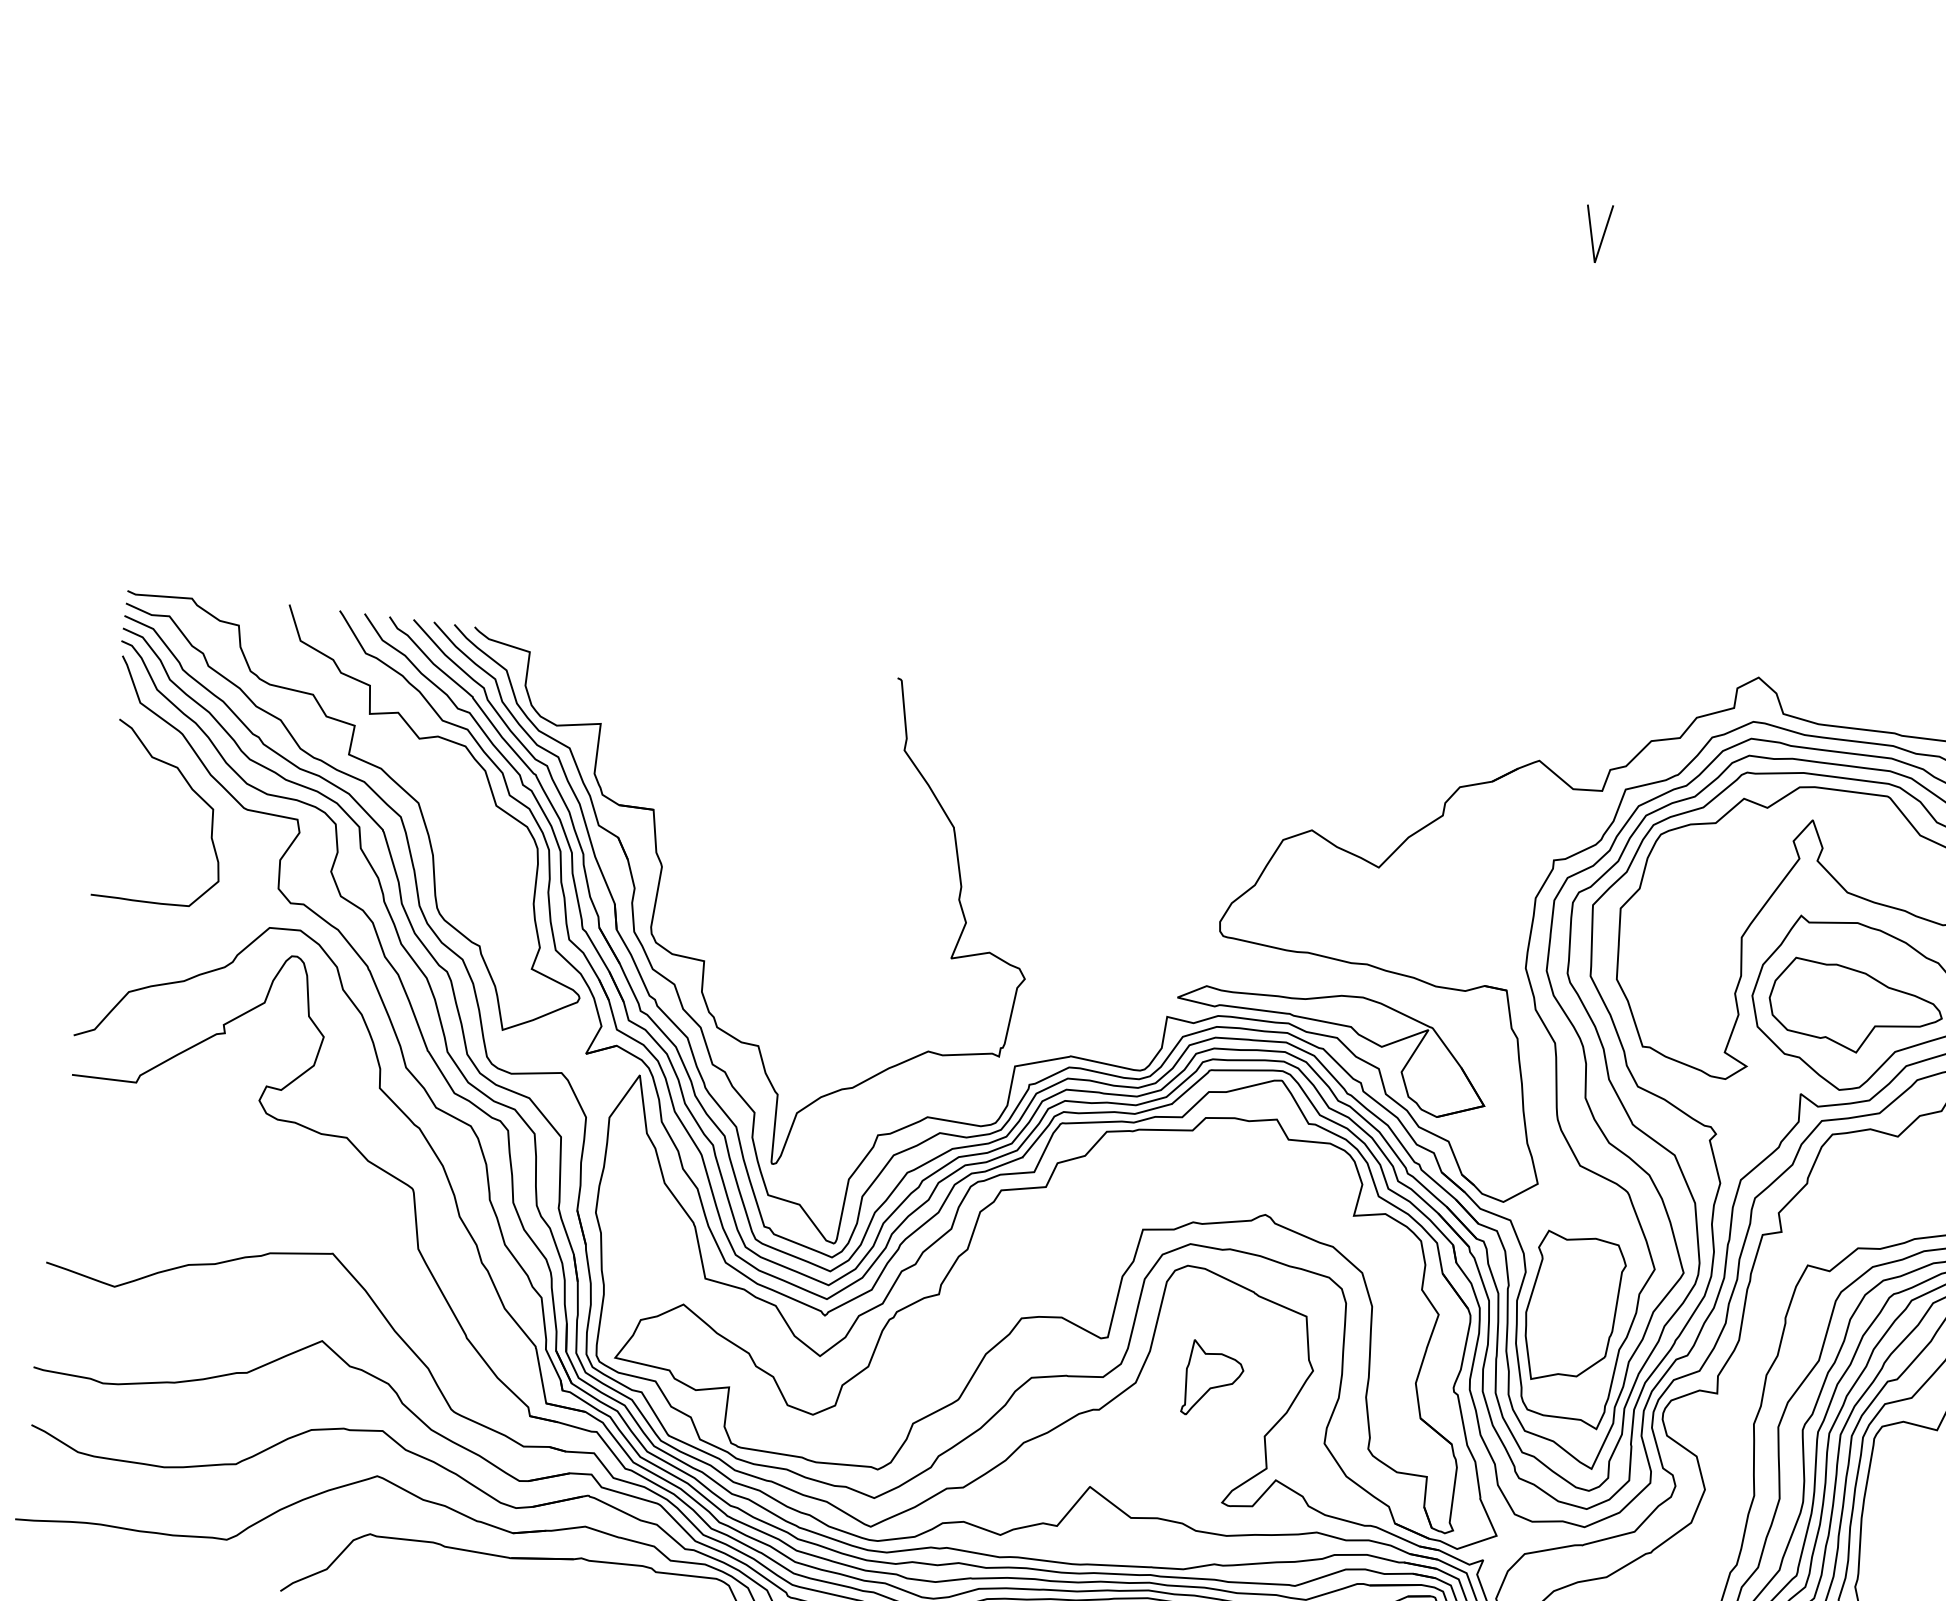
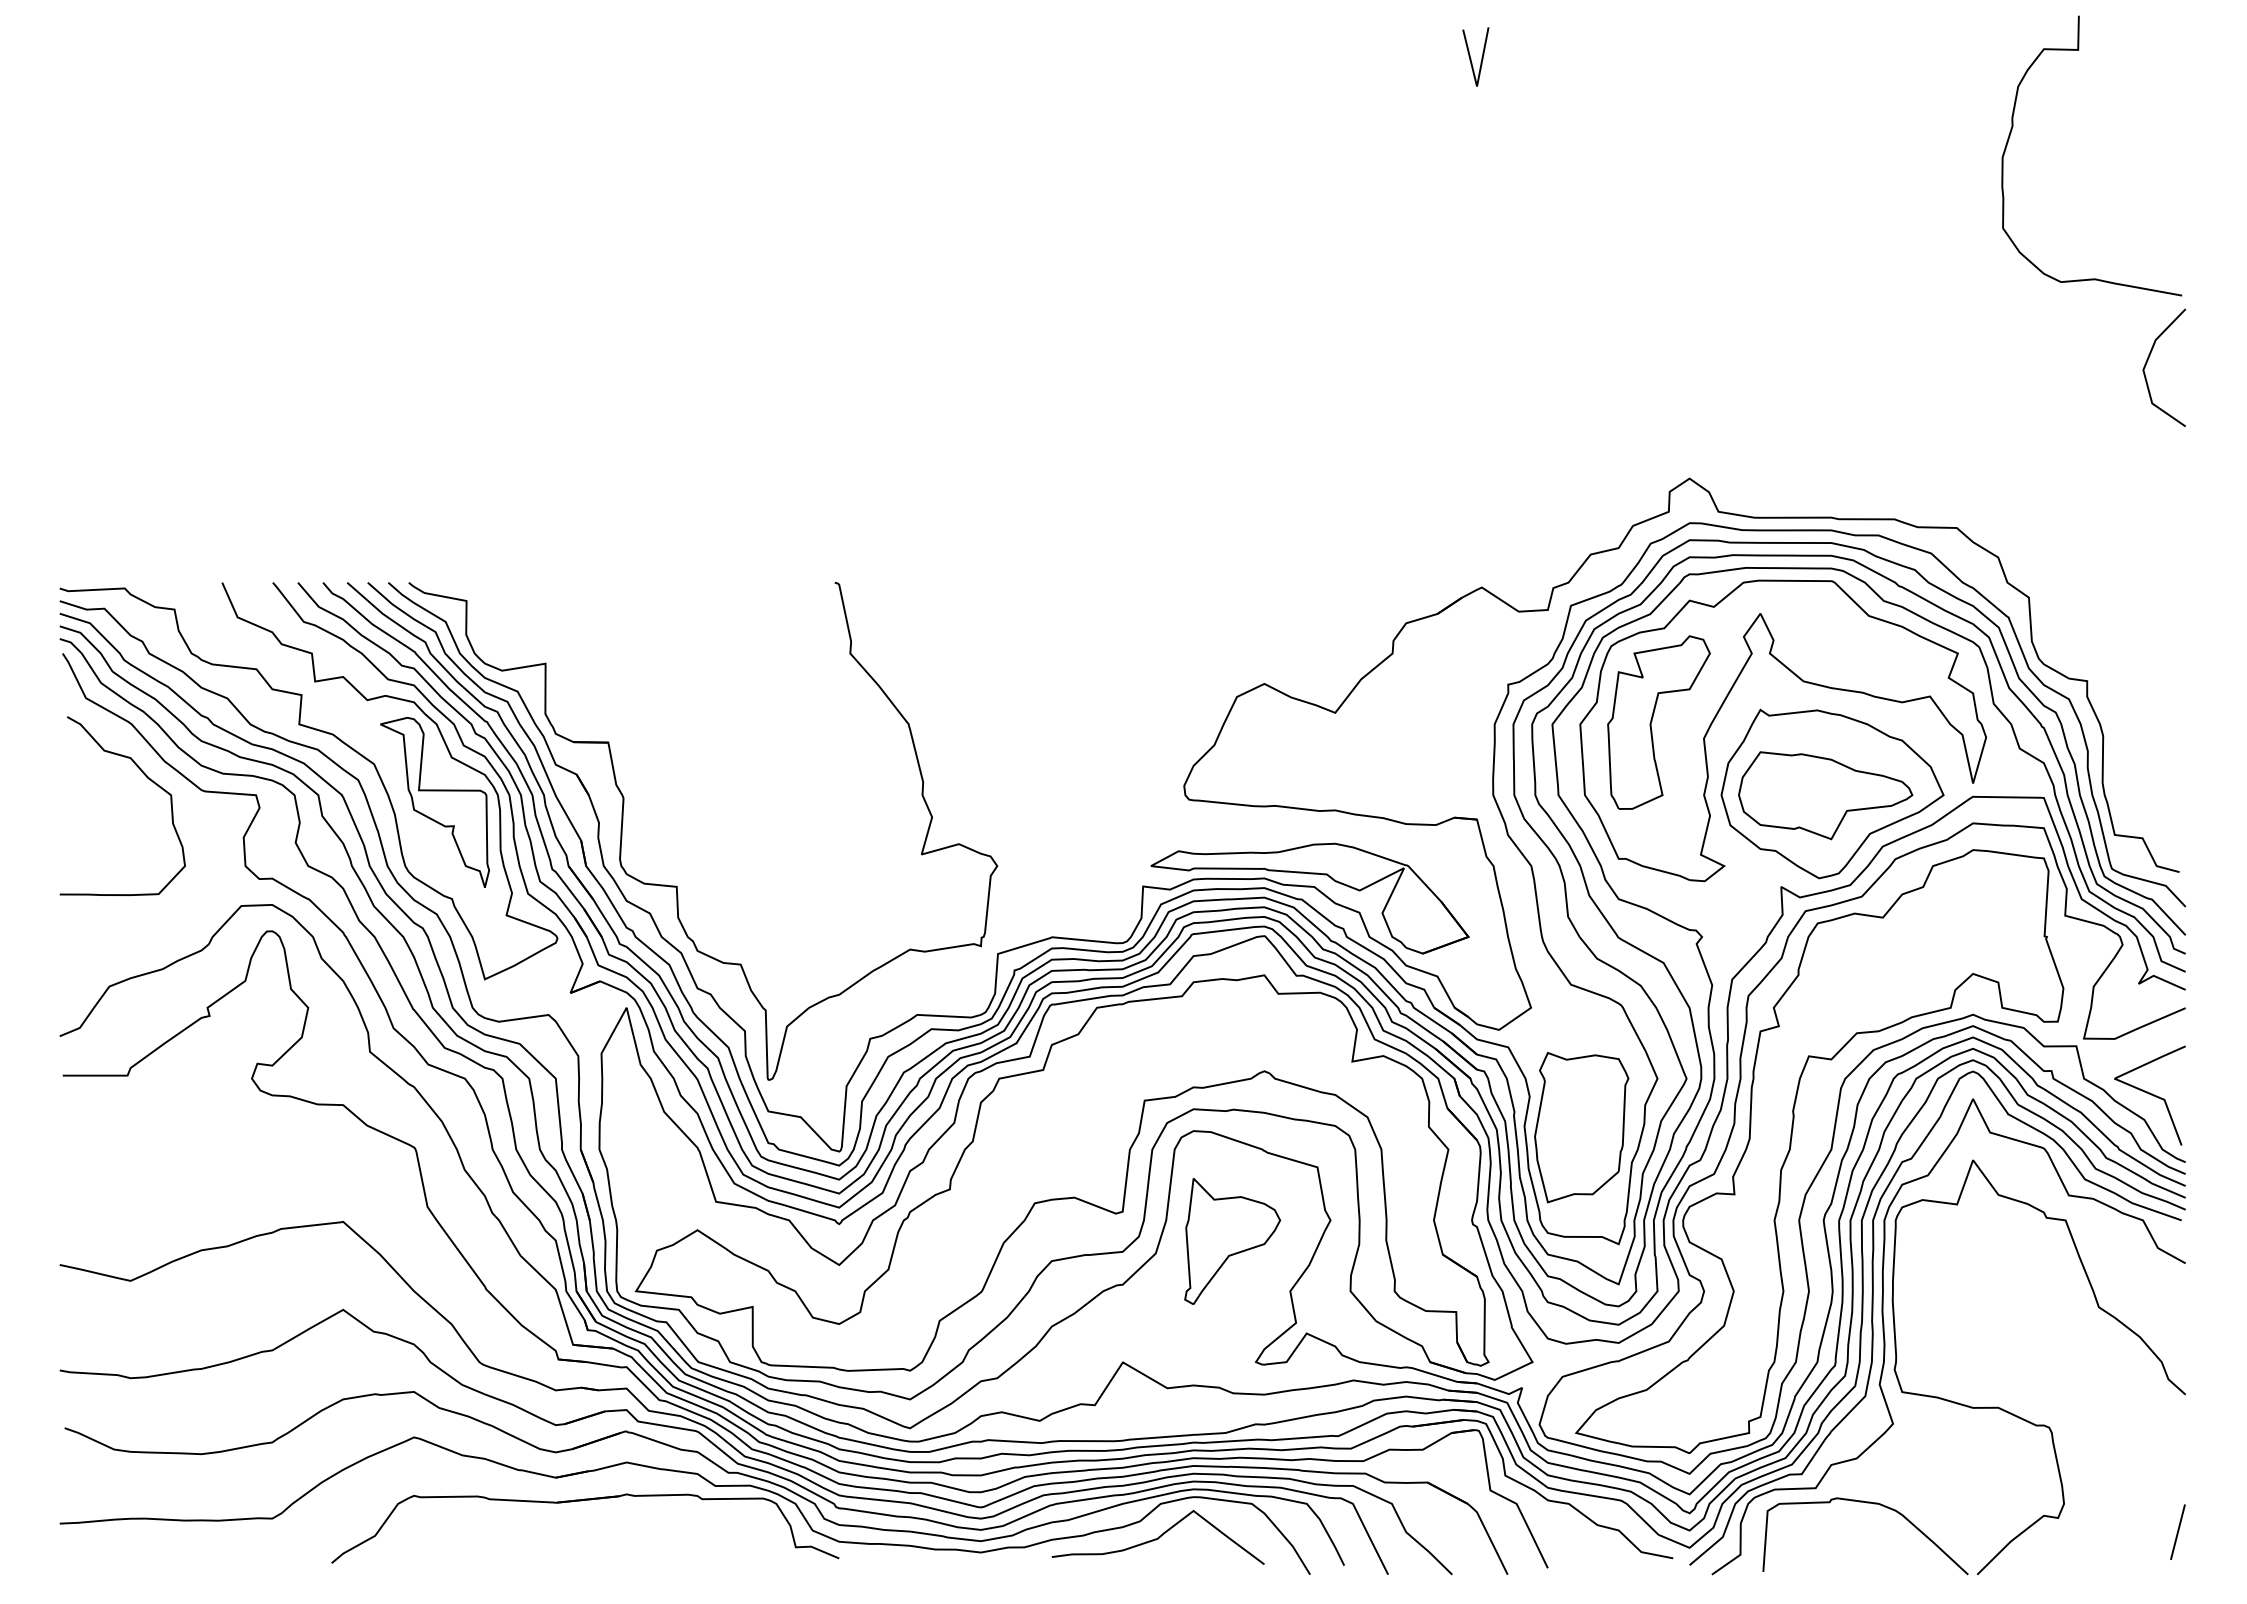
part: (474, 847) -> (435, 801), added
part: (1692, 914) -> (1652, 721), added
part: (1213, 1380) -> (1232, 1241), size x1.67

